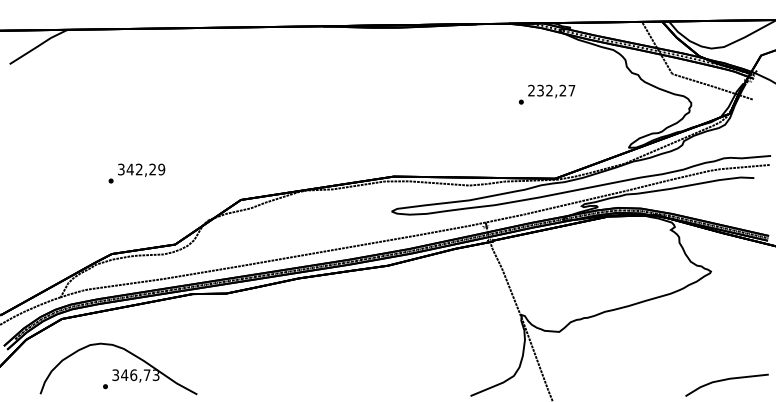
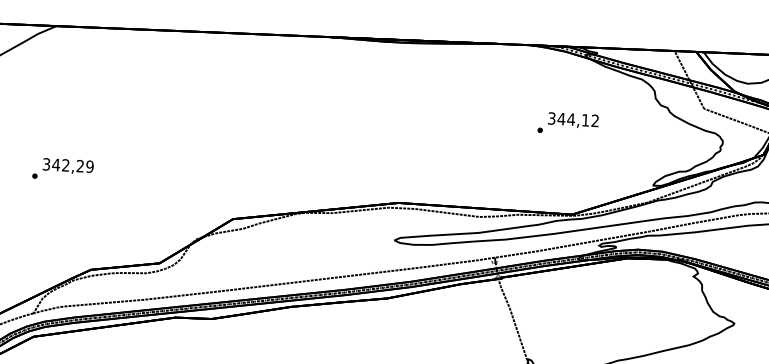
text: (551, 90) -> (573, 119), 232,27 -> 344,12
text: (136, 173) -> (62, 169), moved

